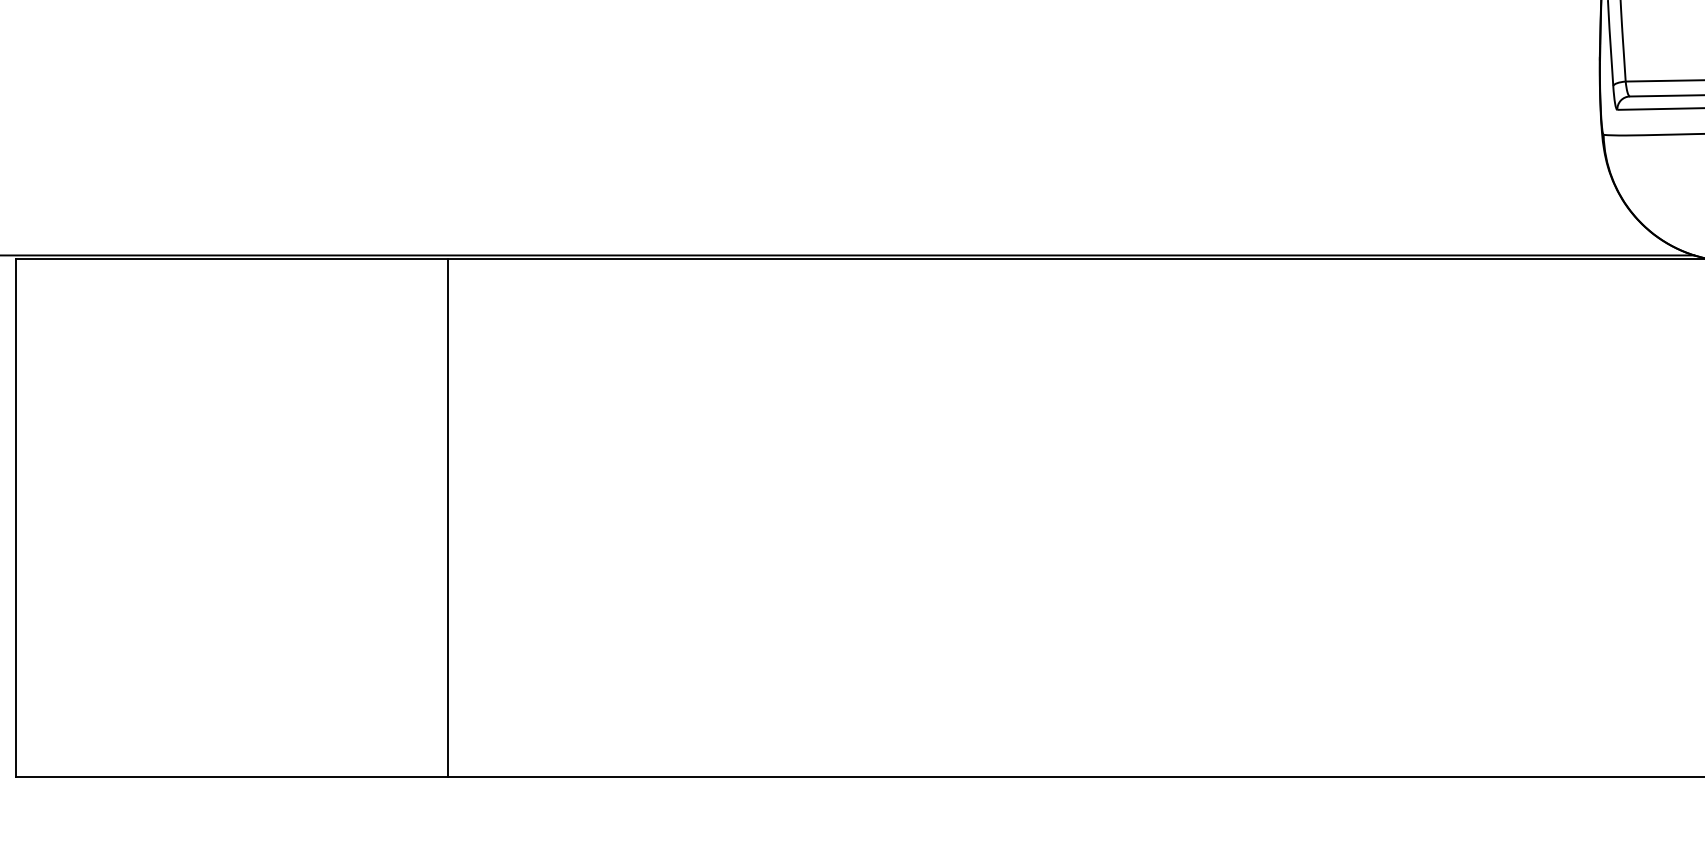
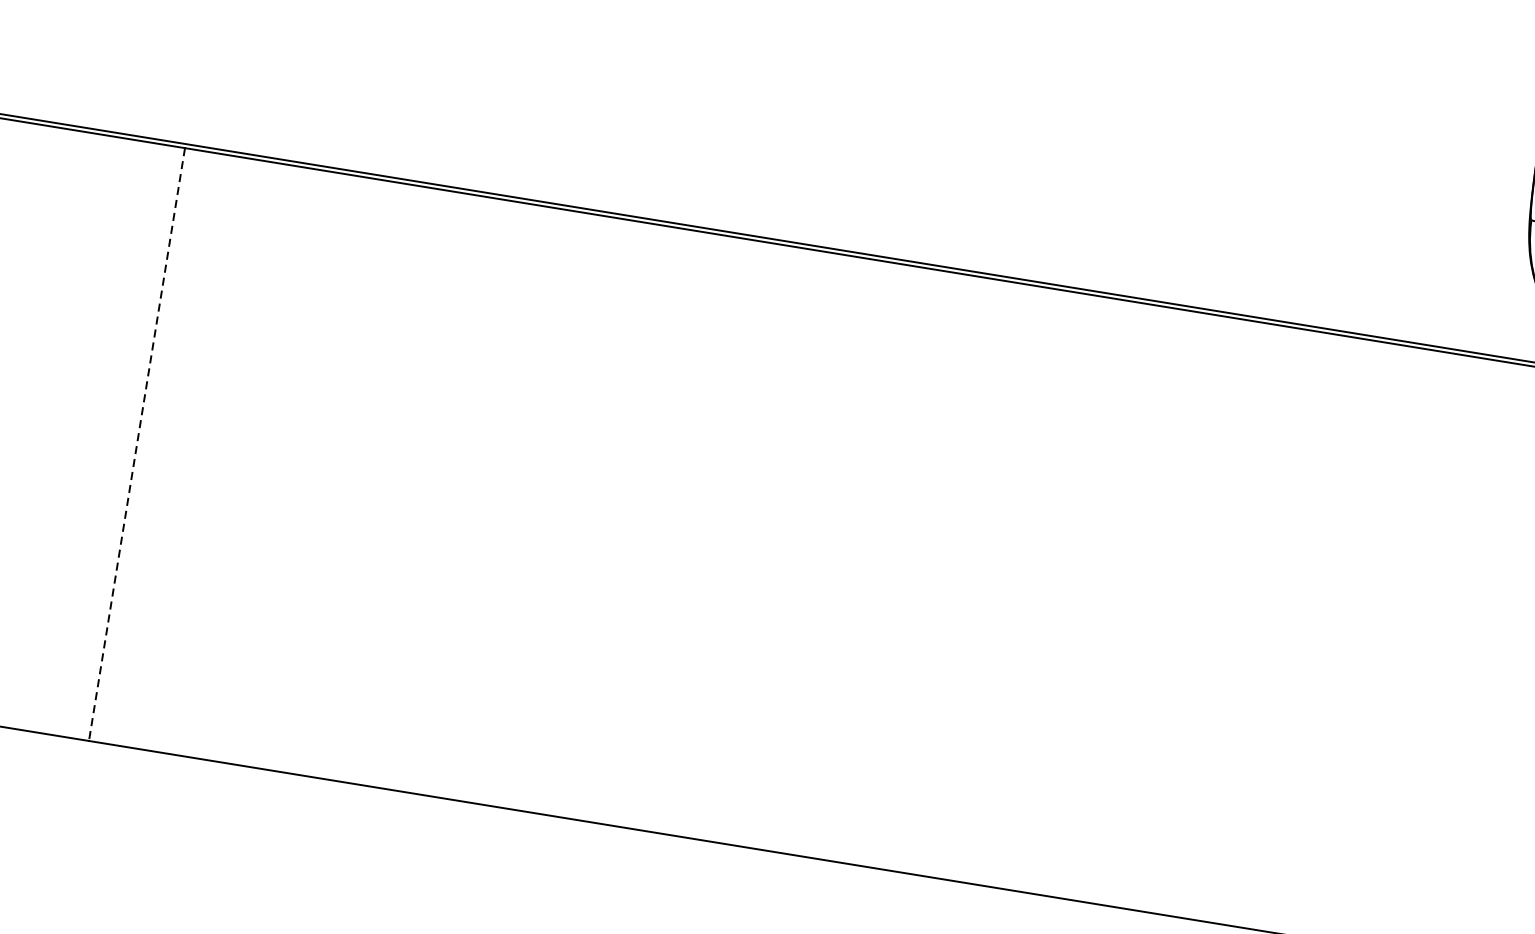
line: (447, 517) -> (137, 444), solid -> dashed

